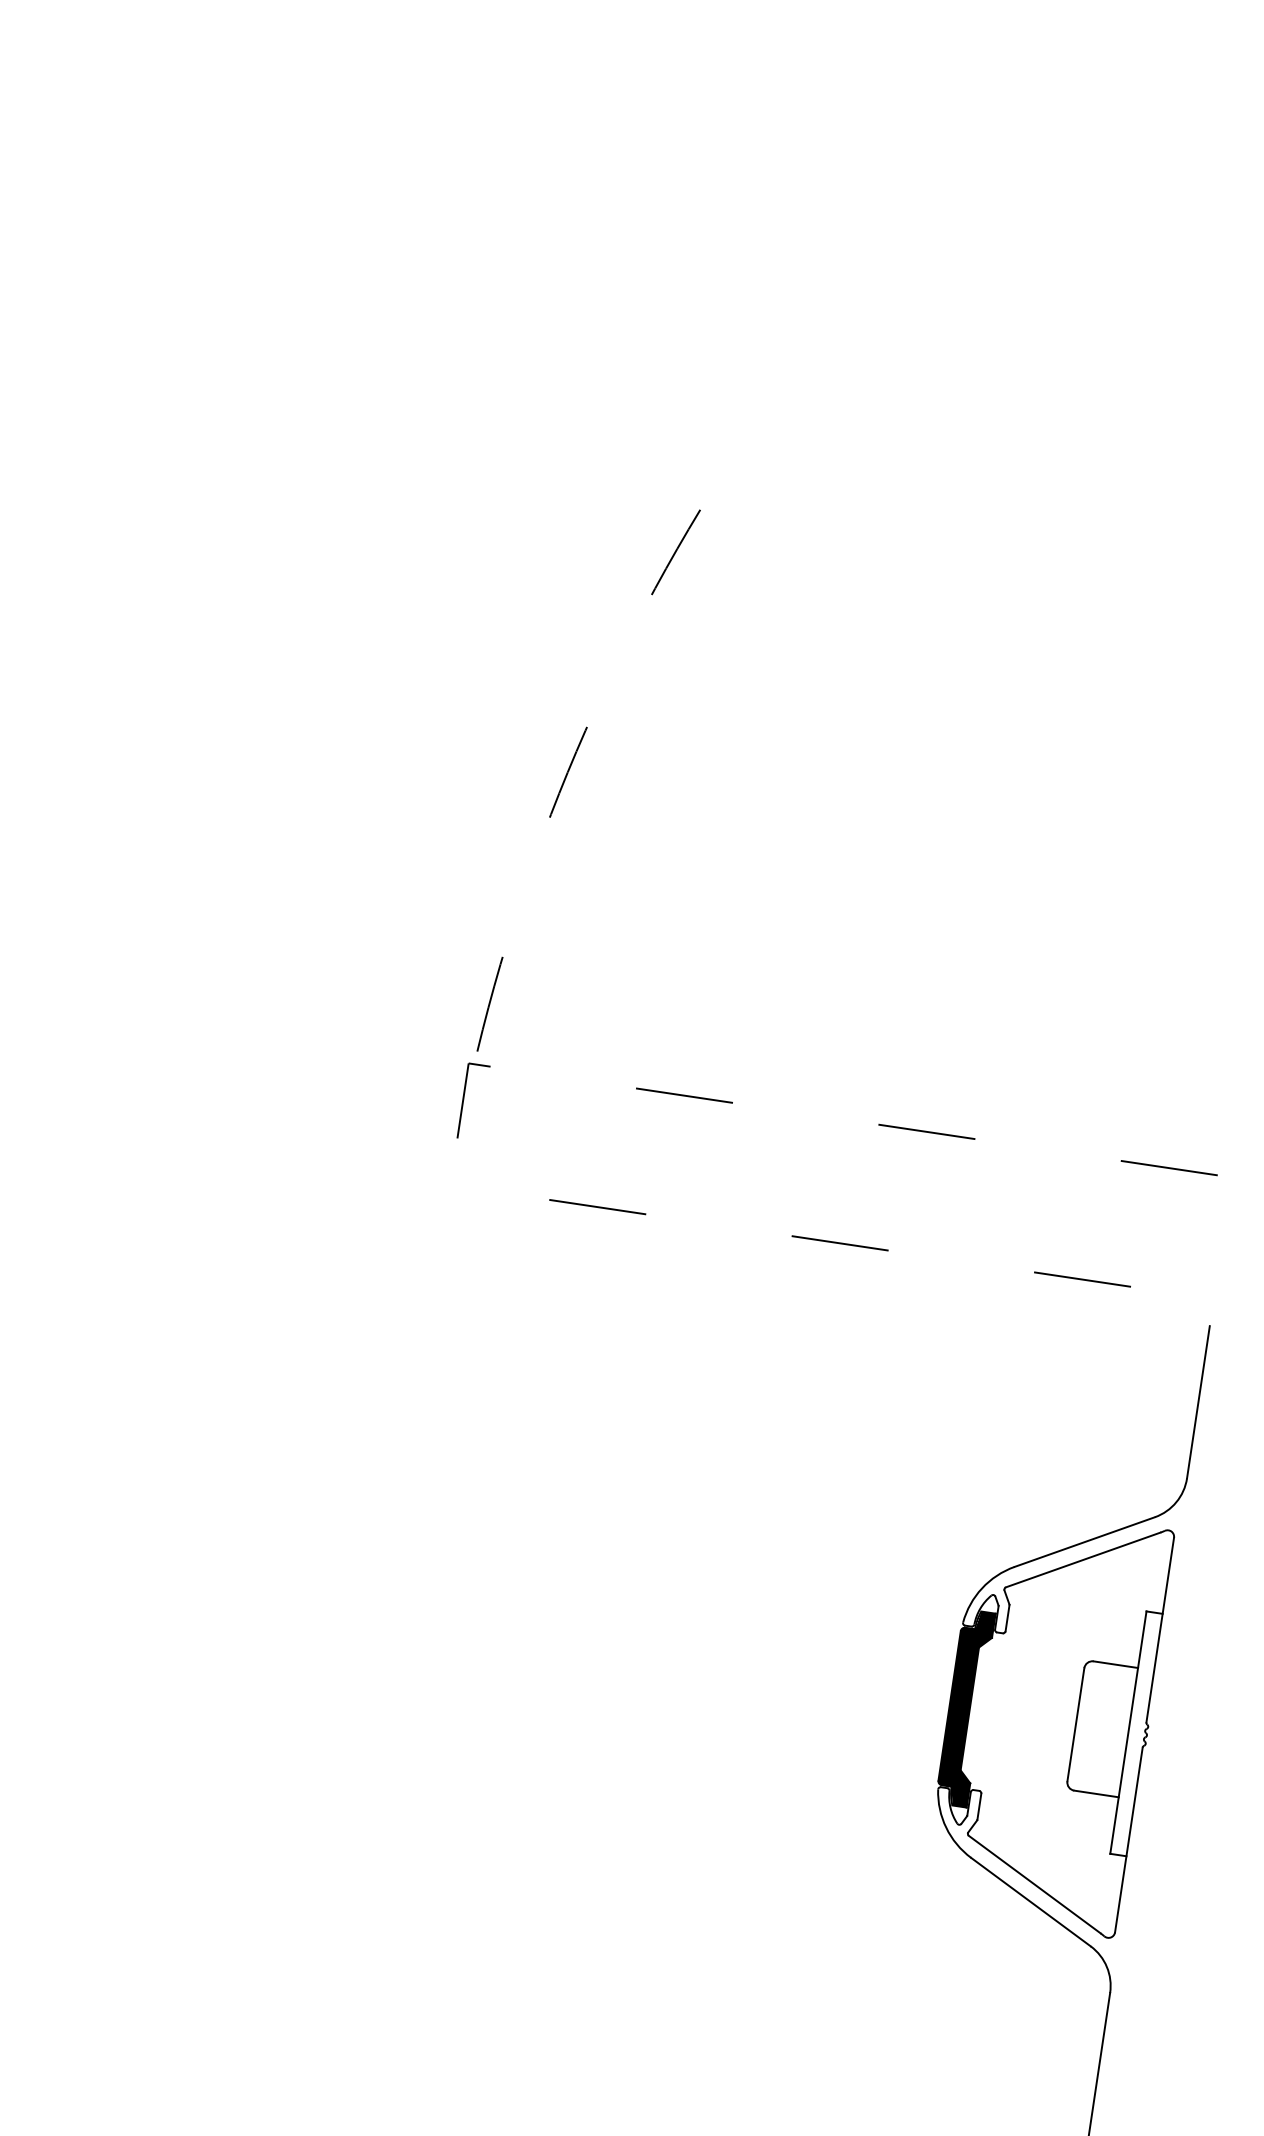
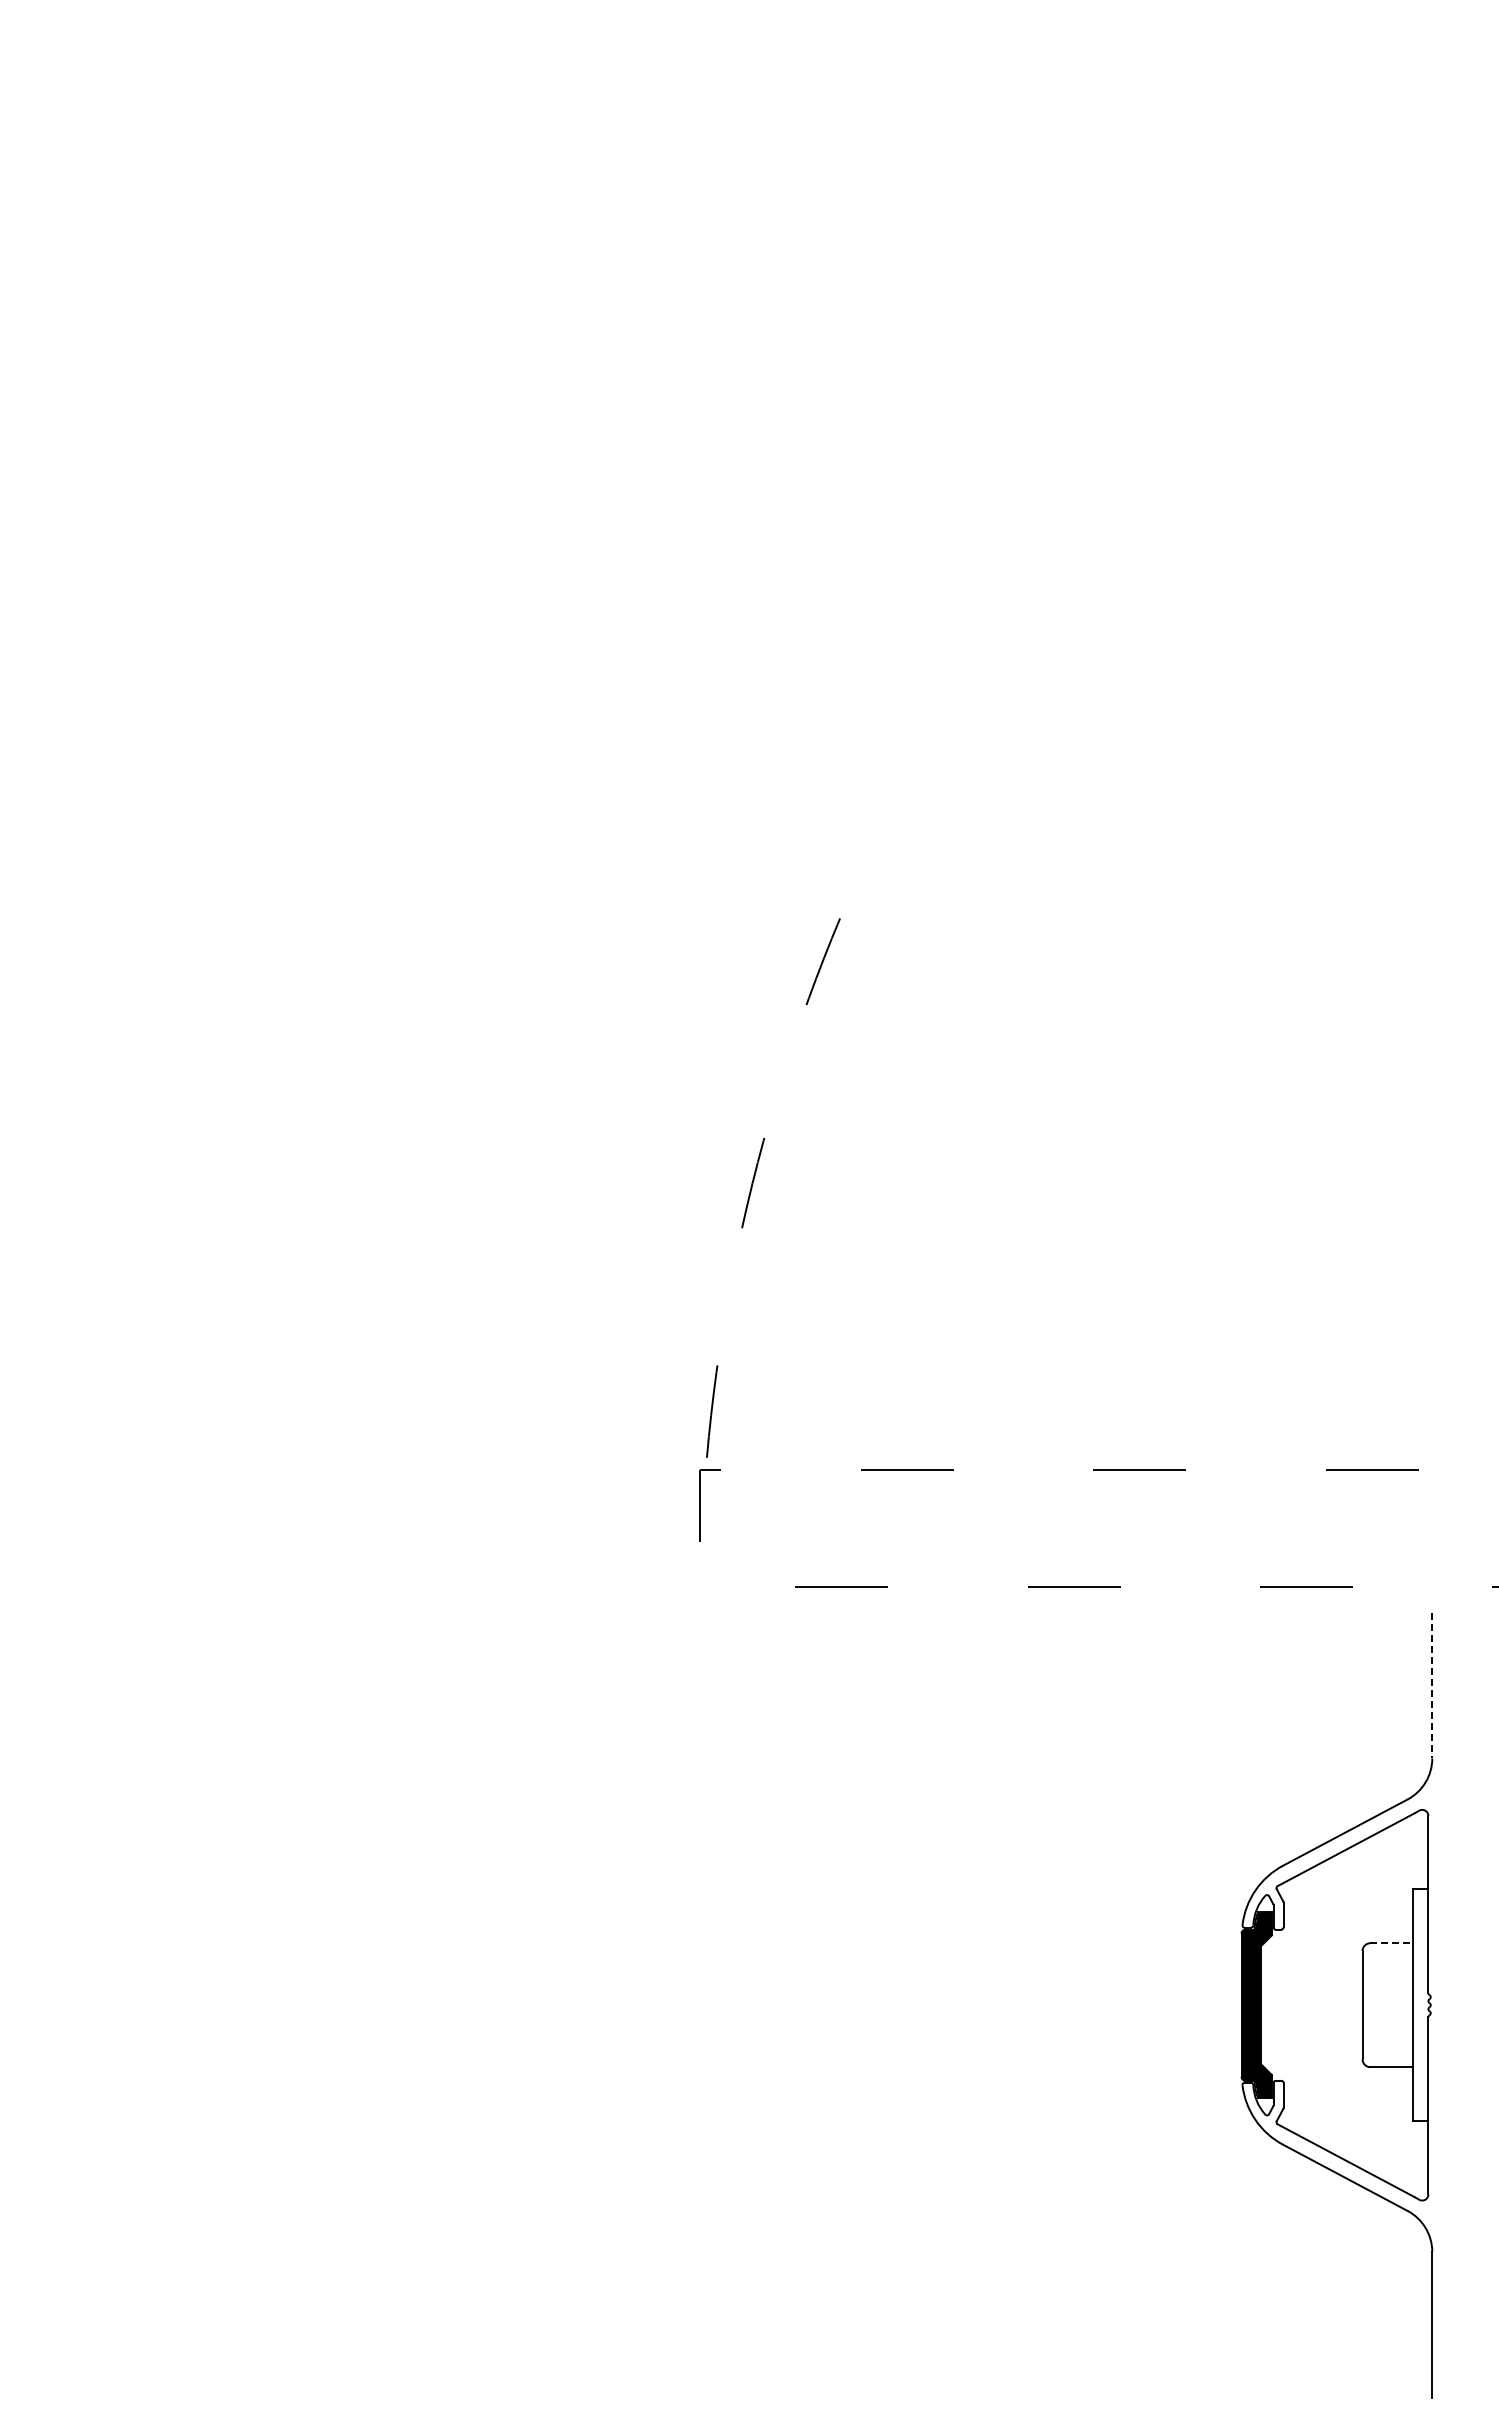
line: (1198, 1402) -> (1432, 1685), solid -> dashed
line: (1116, 1665) -> (1392, 1943), solid -> dashed

